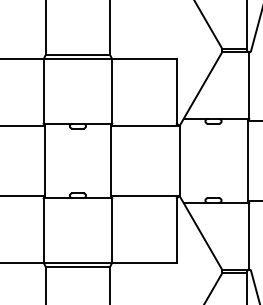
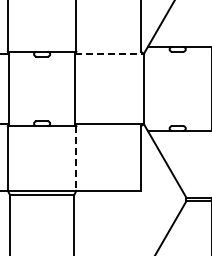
line: (145, 125) -> (109, 53), solid -> dashed
line: (112, 230) -> (76, 158), solid -> dashed

